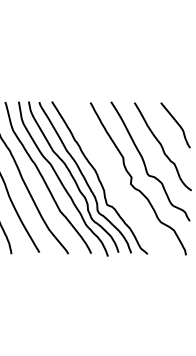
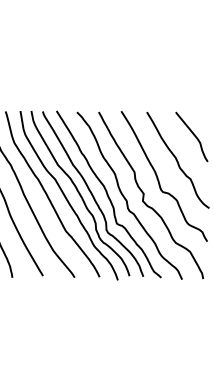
curve: (114, 179) -> (125, 196), added

